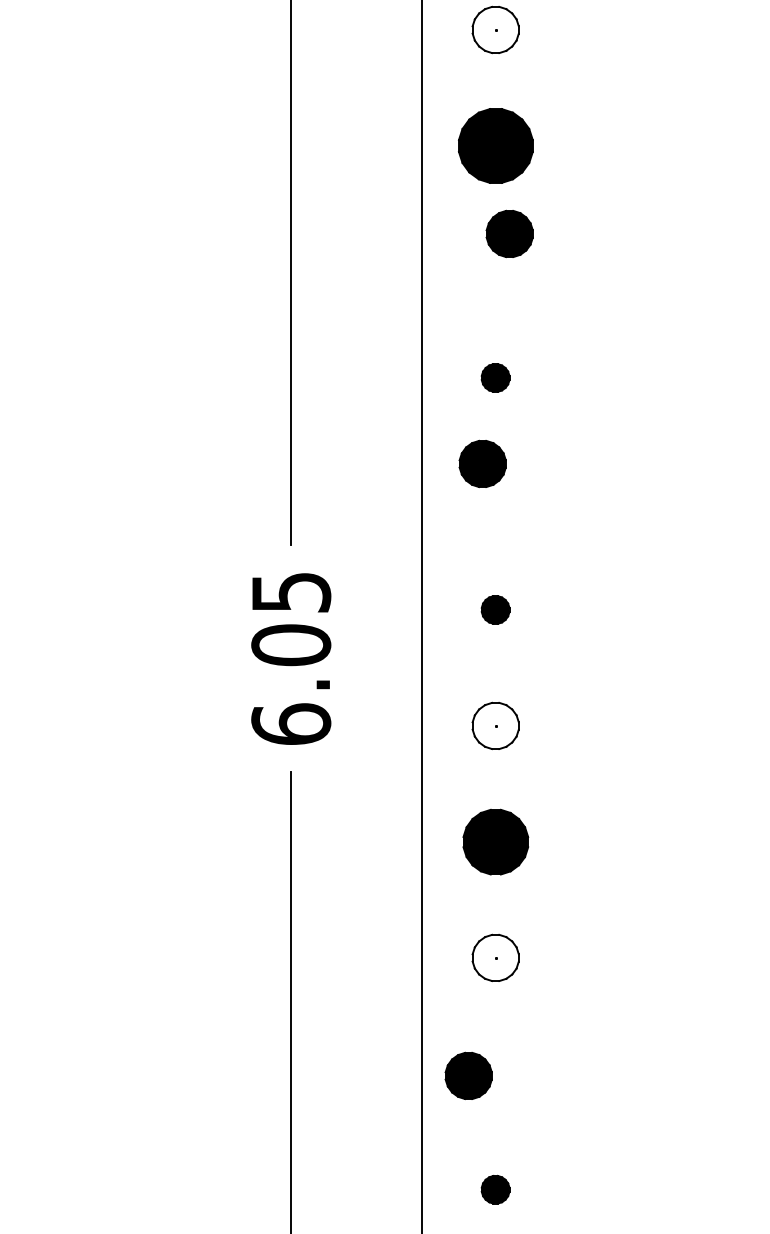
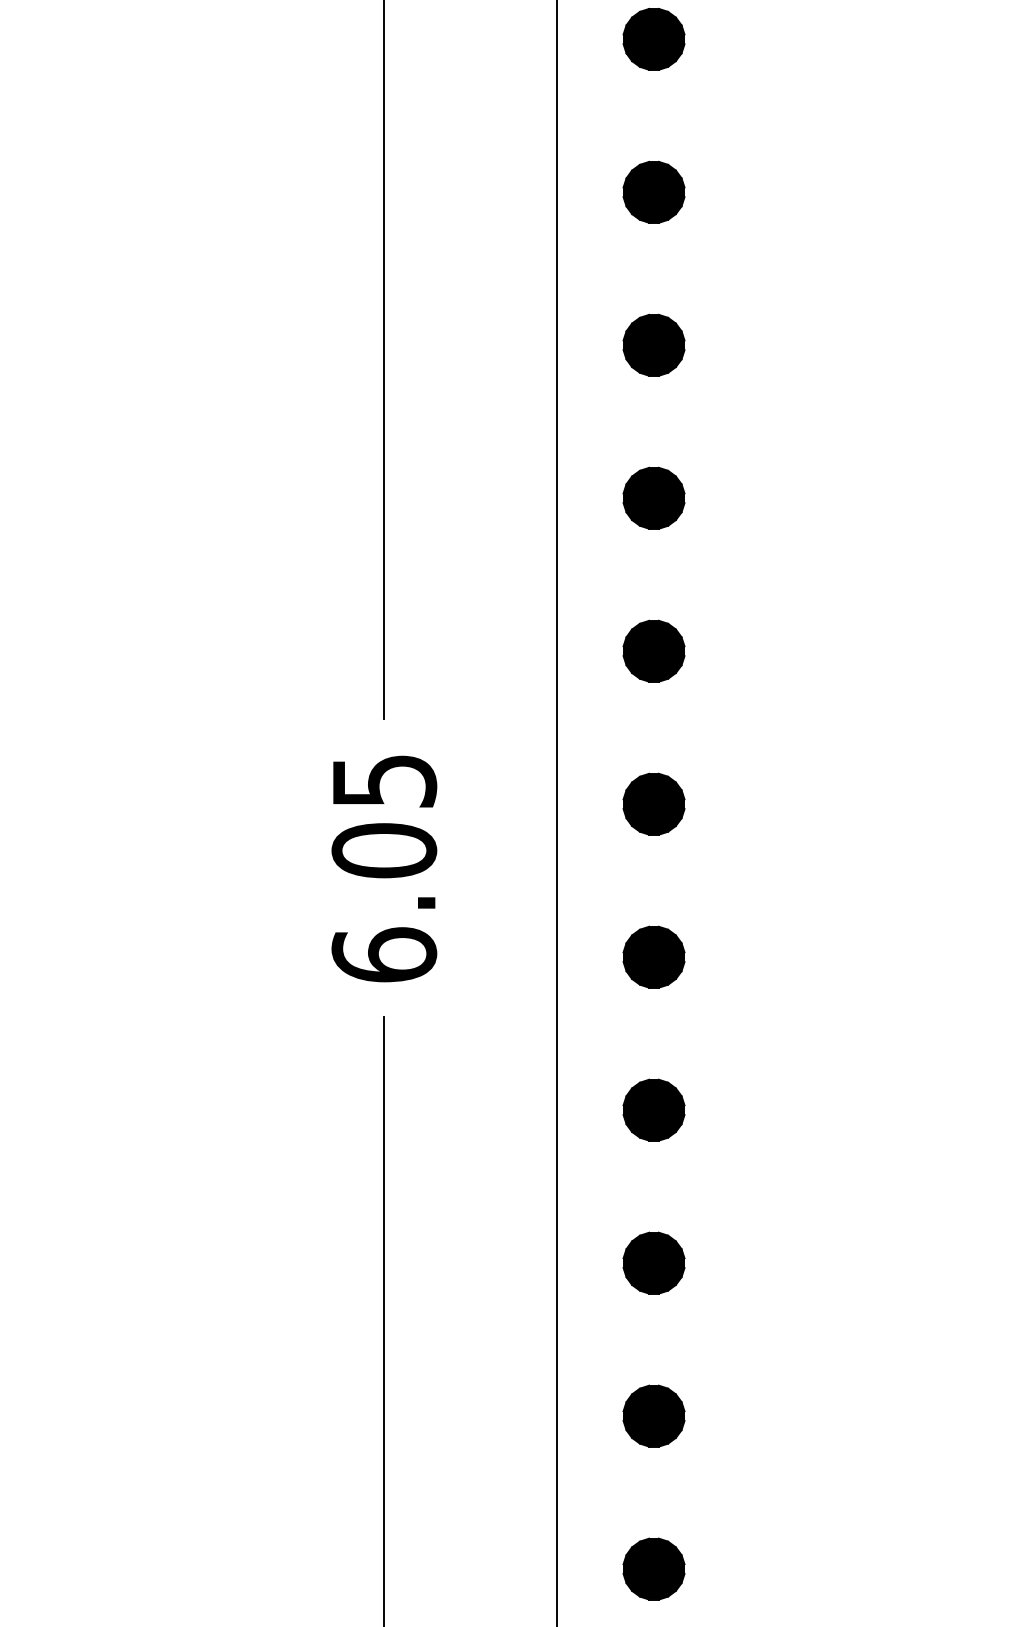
fill: (495, 29) -> (653, 38), added
part: (495, 145) -> (653, 191), size x0.62
part: (509, 233) -> (653, 344), moved
part: (495, 377) -> (653, 497), size x1.67
part: (482, 463) -> (653, 650), moved
part: (495, 609) -> (653, 803), size x1.67
fill: (495, 725) -> (653, 956), added
part: (495, 841) -> (653, 1109), size x0.71
fill: (495, 957) -> (653, 1262), added
part: (468, 1075) -> (653, 1415), moved
part: (495, 1189) -> (653, 1568), size x1.67

